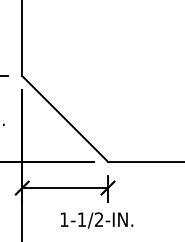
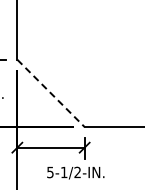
line: (65, 119) -> (51, 93), solid -> dashed
text: (64, 219) -> (50, 172), 1-1/2-IN. -> 5-1/2-IN.

